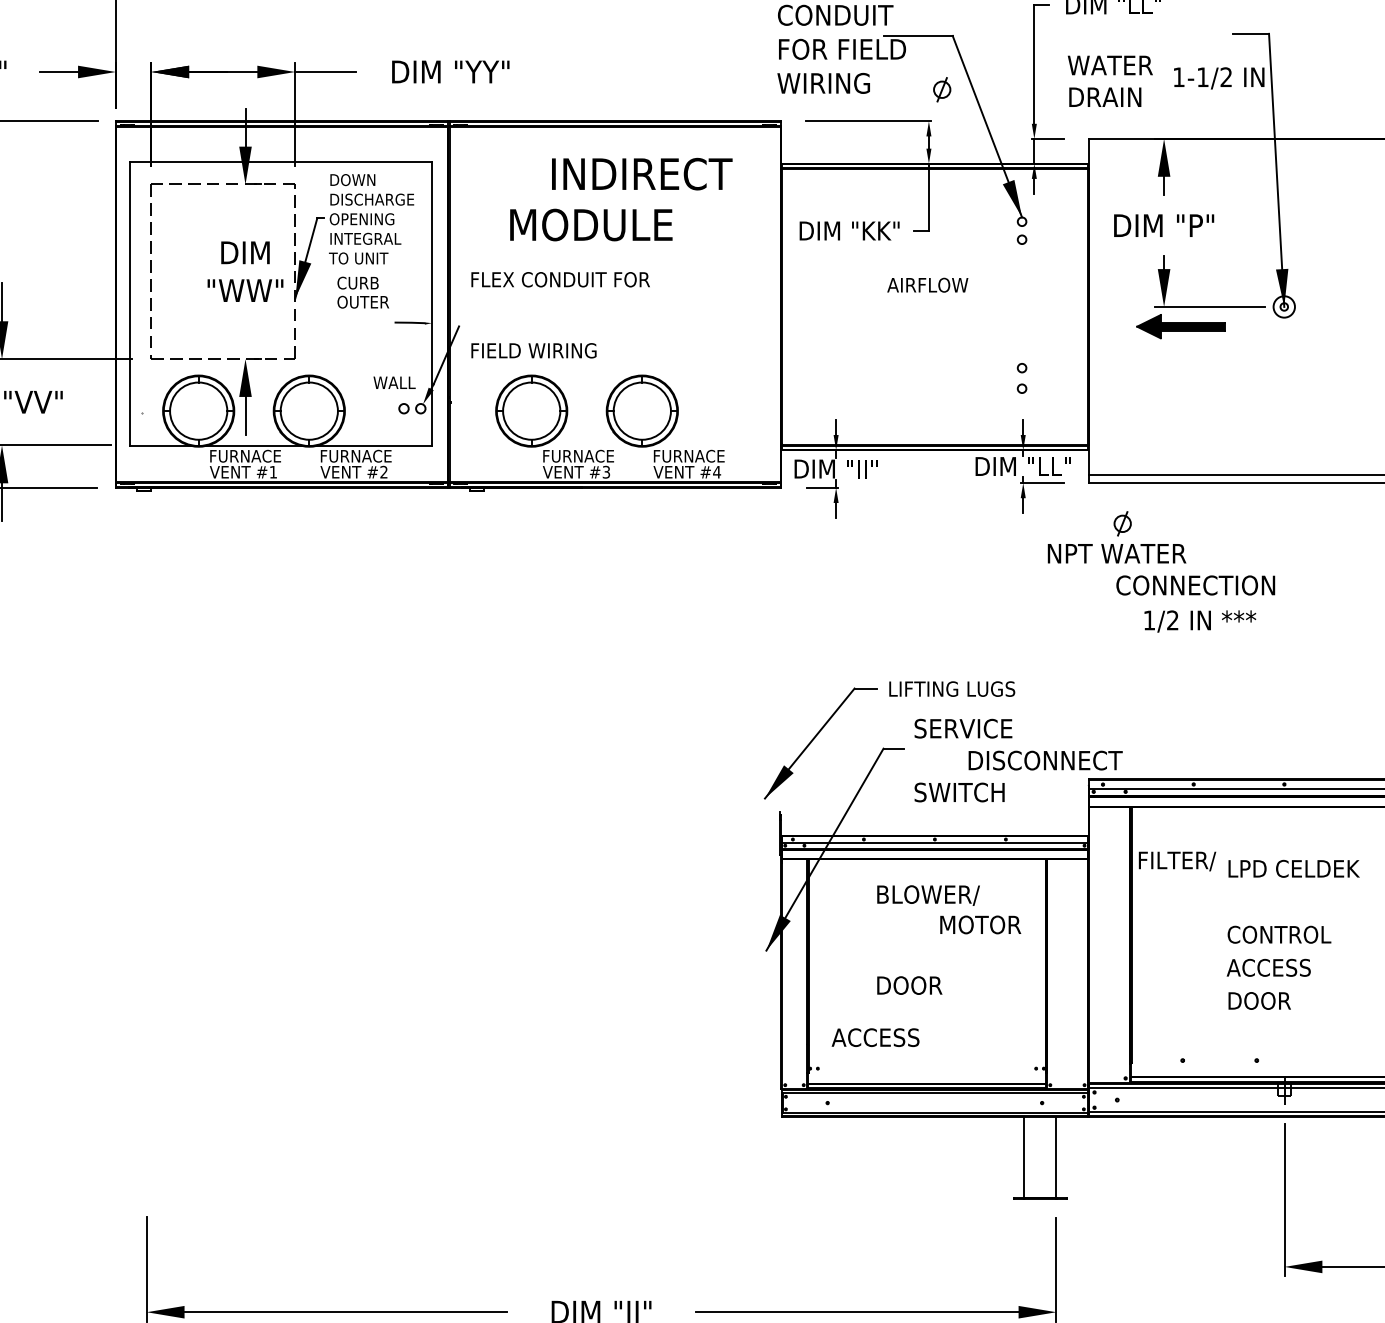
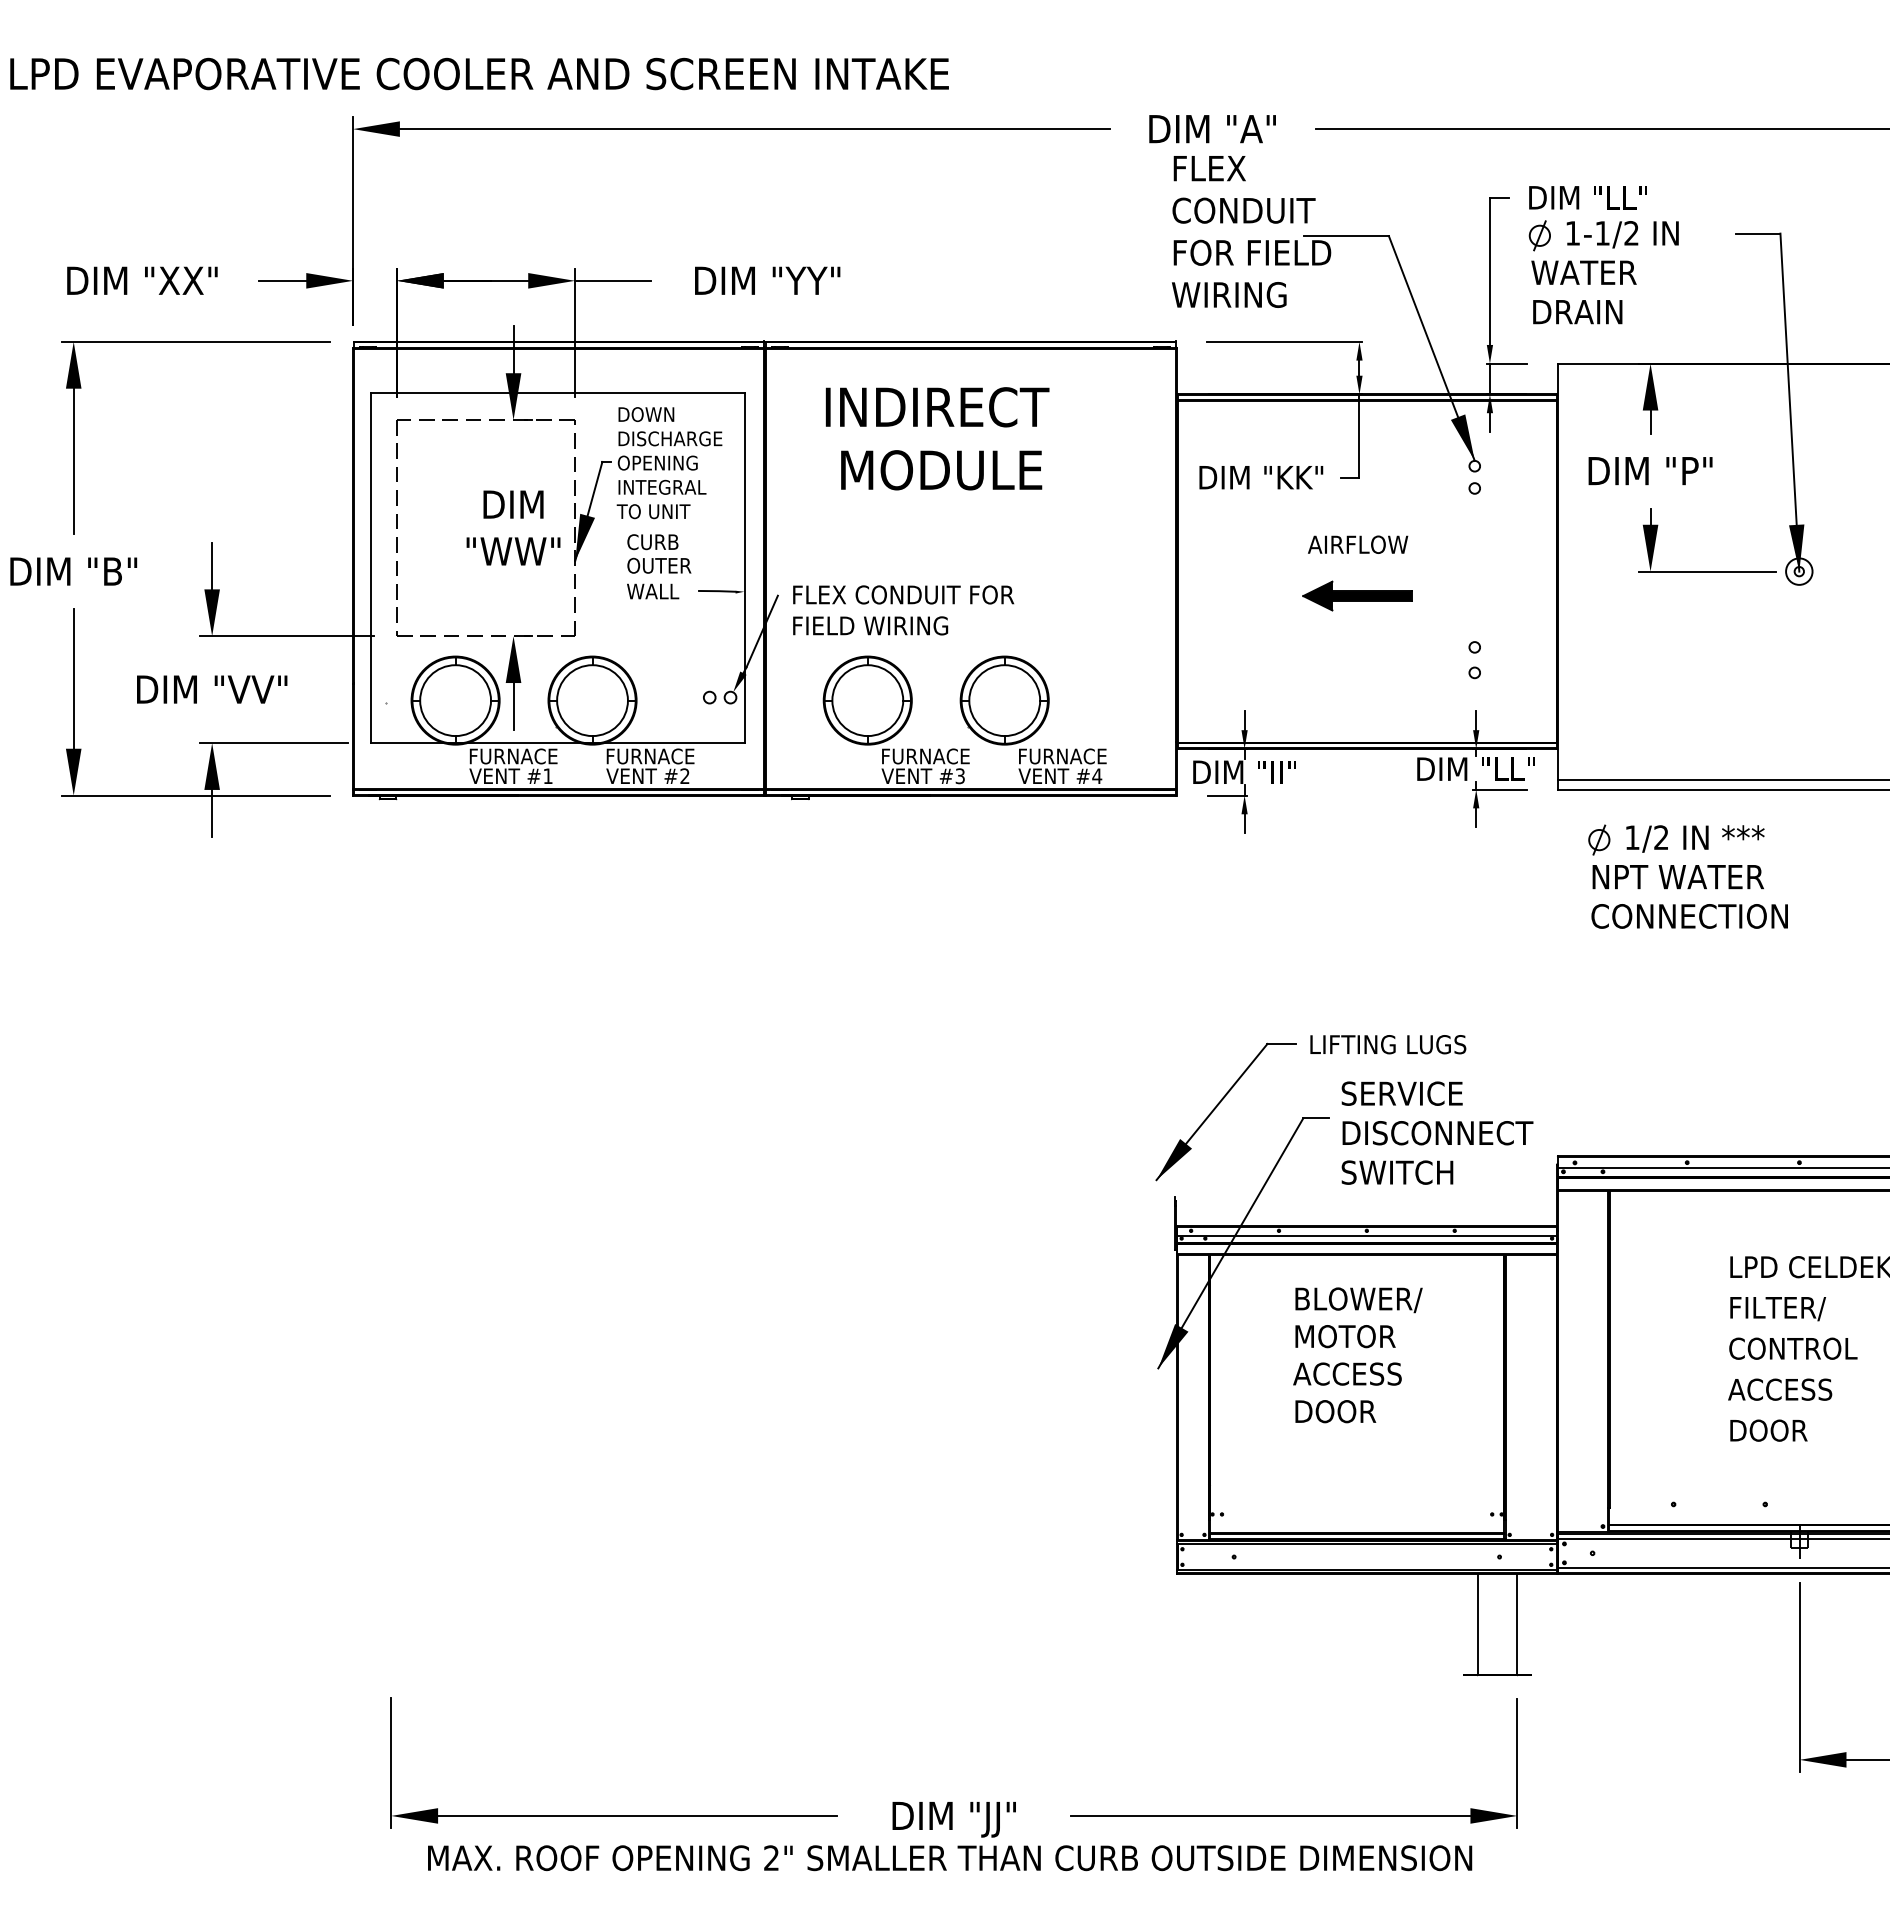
text: (1218, 78) -> (1622, 234), moved
part: (941, 89) -> (1539, 235), moved
text: (642, 174) -> (937, 407), moved
text: (560, 279) -> (903, 594), moved
part: (1181, 326) -> (1357, 595), moved
text: (394, 382) -> (653, 591), moved
text: (1116, 554) -> (1677, 877), moved
text: (1200, 621) -> (1695, 838), moved
text: (1045, 760) -> (1437, 1133), moved
text: (1176, 861) -> (1777, 1309), moved
text: (980, 924) -> (1345, 1336), moved
text: (875, 1037) -> (1347, 1373), moved

